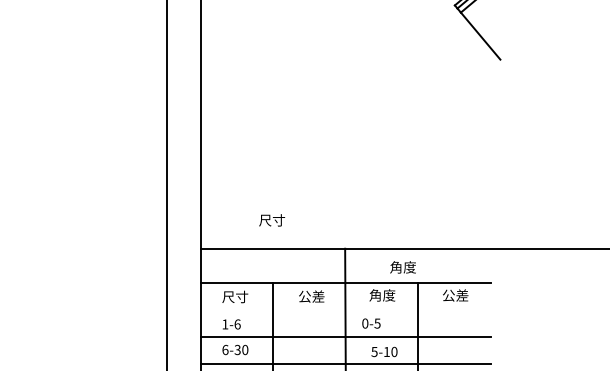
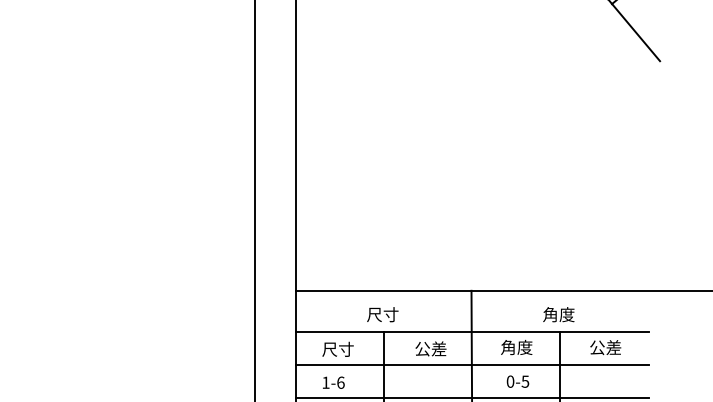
text: (272, 220) -> (383, 314), moved
text: (402, 267) -> (558, 314), moved
line: (345, 309) -> (471, 364), added
text: (371, 323) -> (518, 381), moved

